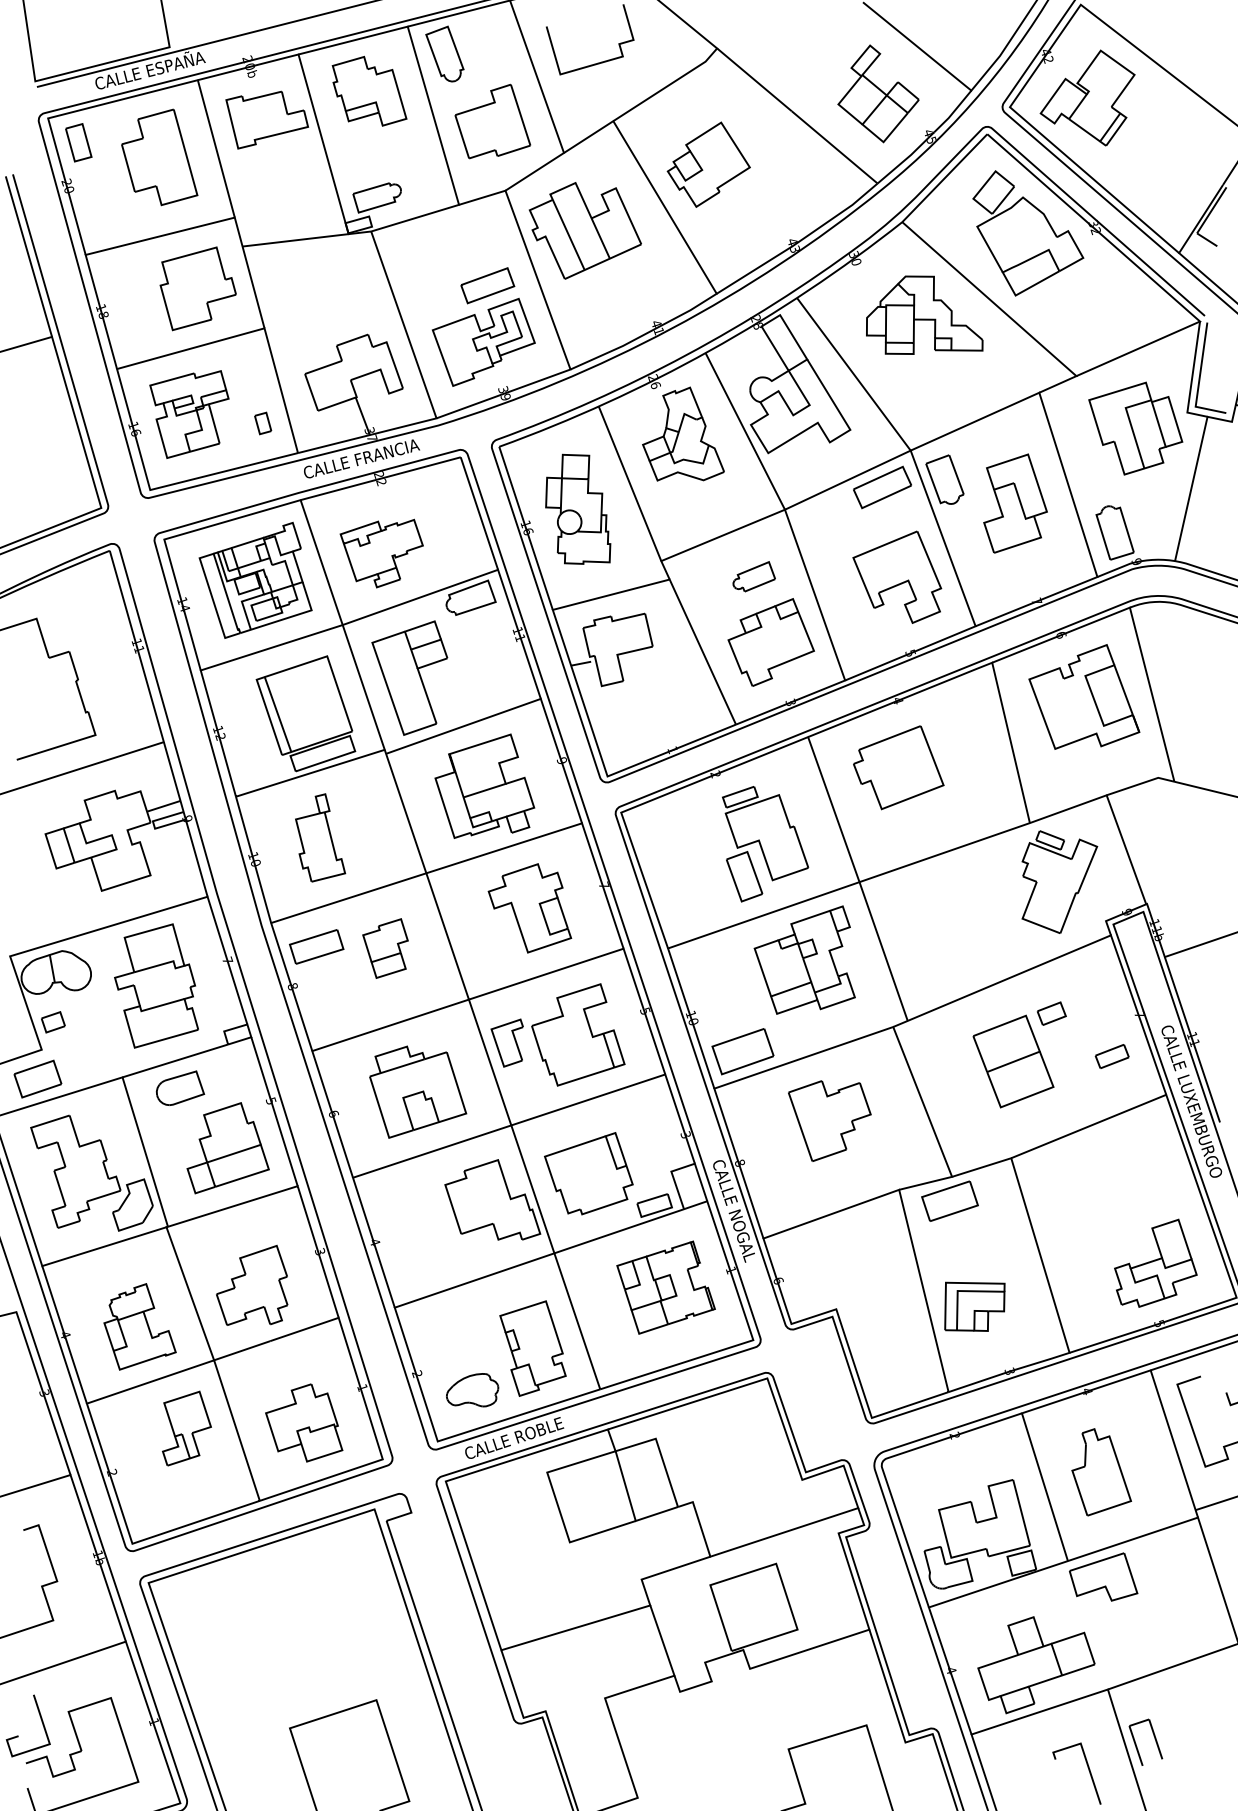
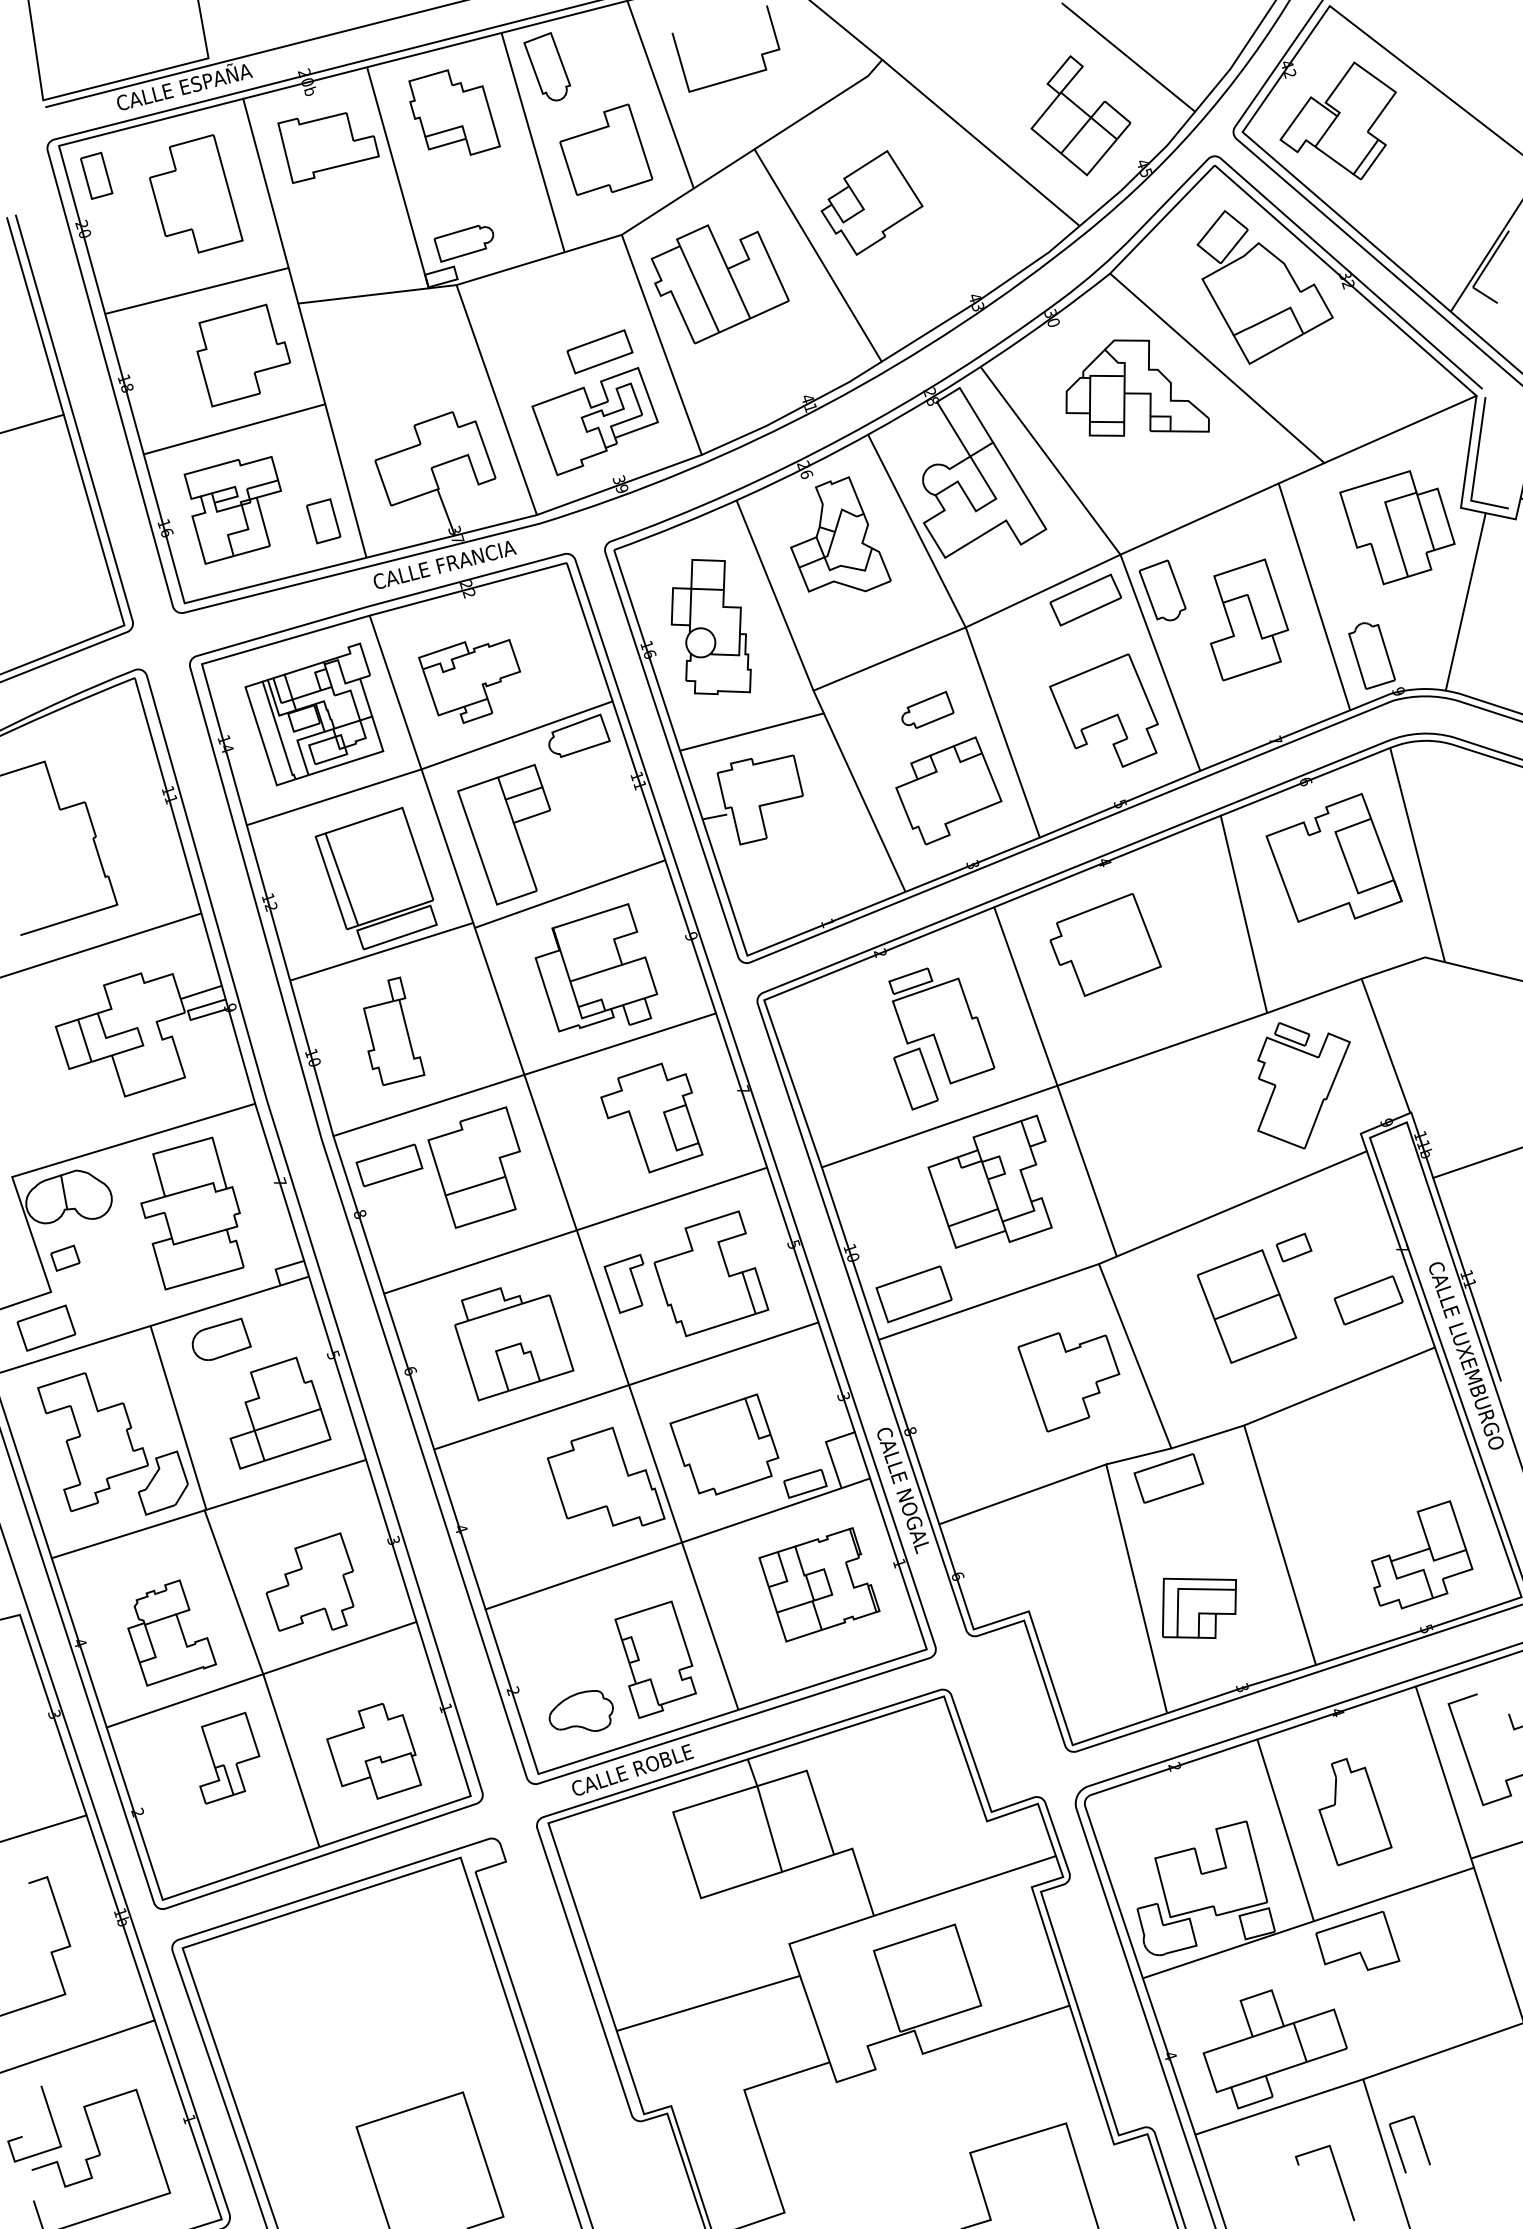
part: (262, 423) -> (322, 521), size x1.67
part: (385, 948) -> (474, 1167), size x1.67
part: (1111, 1056) -> (1367, 1300), size x1.67
part: (829, 1120) -> (1068, 1381), moved

